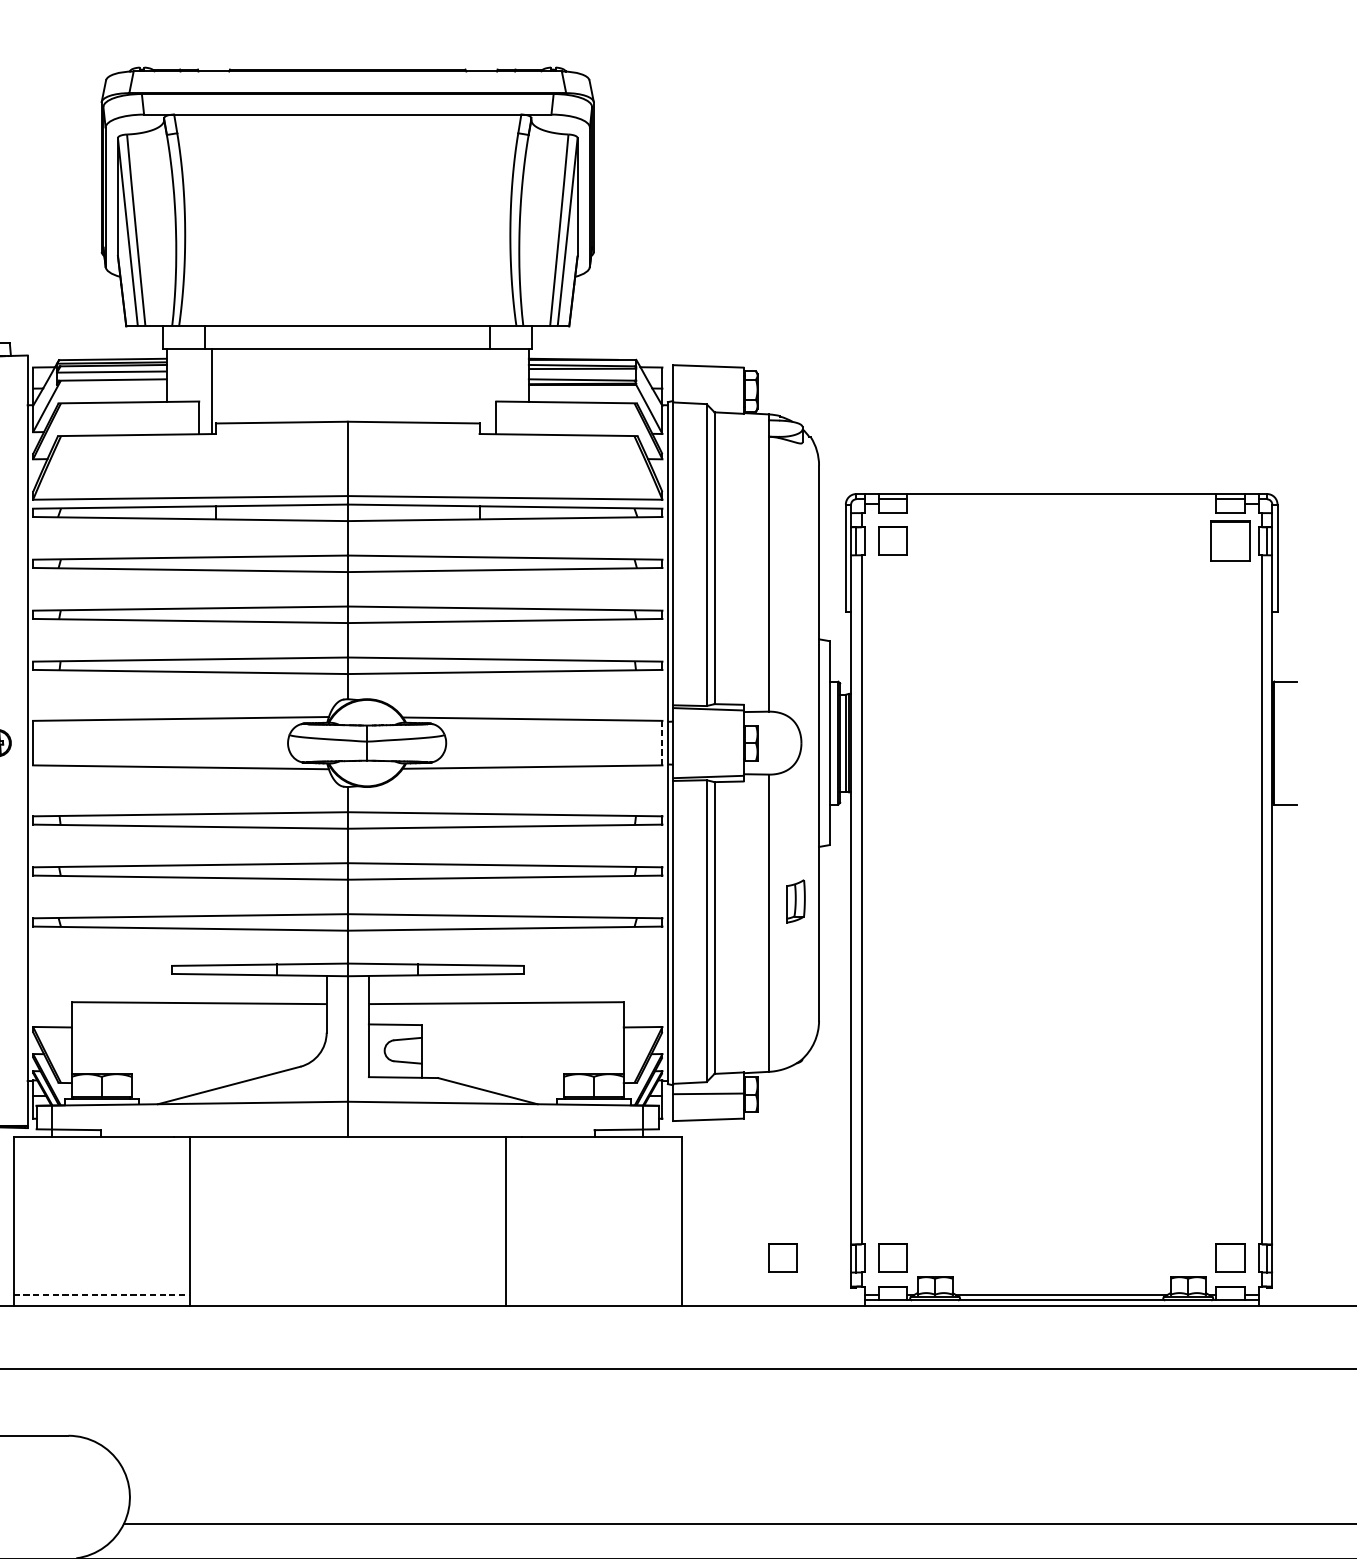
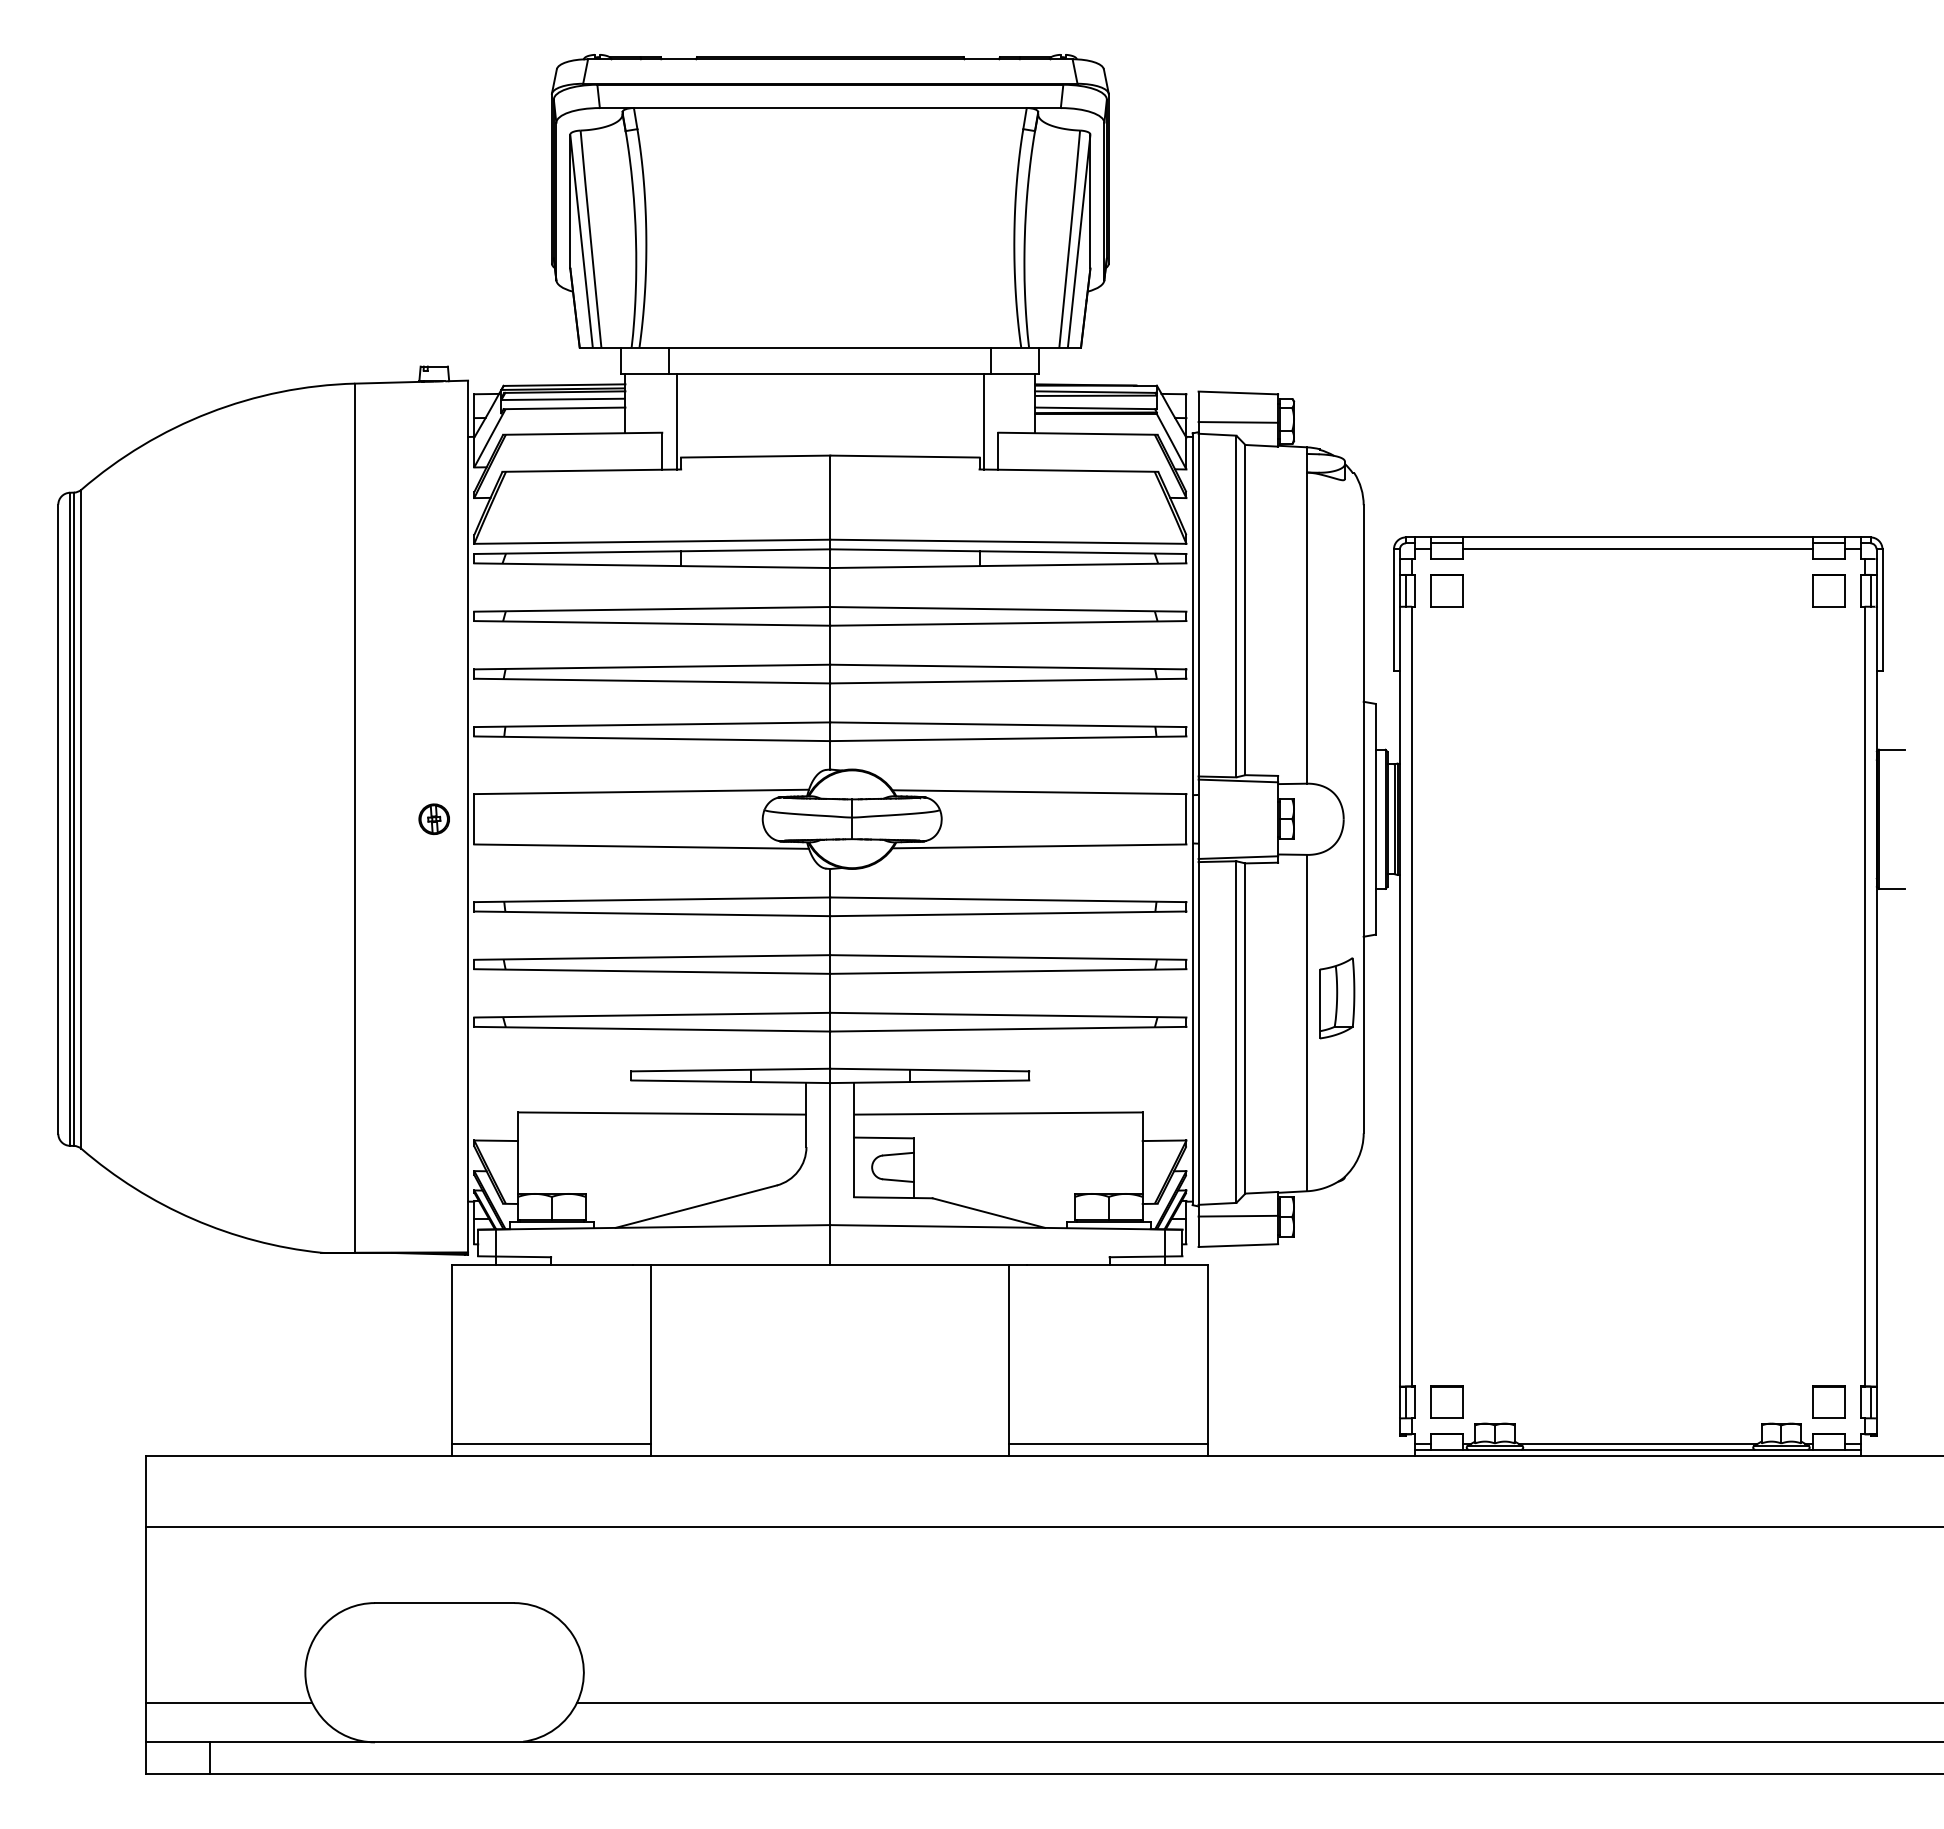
line: (483, 391) -> (983, 421), added
line: (708, 392) -> (1238, 422), added
line: (1061, 504) -> (1638, 549), added
part: (1229, 540) -> (1828, 590), size x0.71
line: (662, 742) -> (1186, 818), dashed -> solid
part: (795, 901) -> (1337, 998), size x1.67
part: (782, 1257) -> (1322, 1401), removed
line: (102, 1294) -> (552, 1443), dashed -> solid
line: (593, 1294) -> (1108, 1443), added

